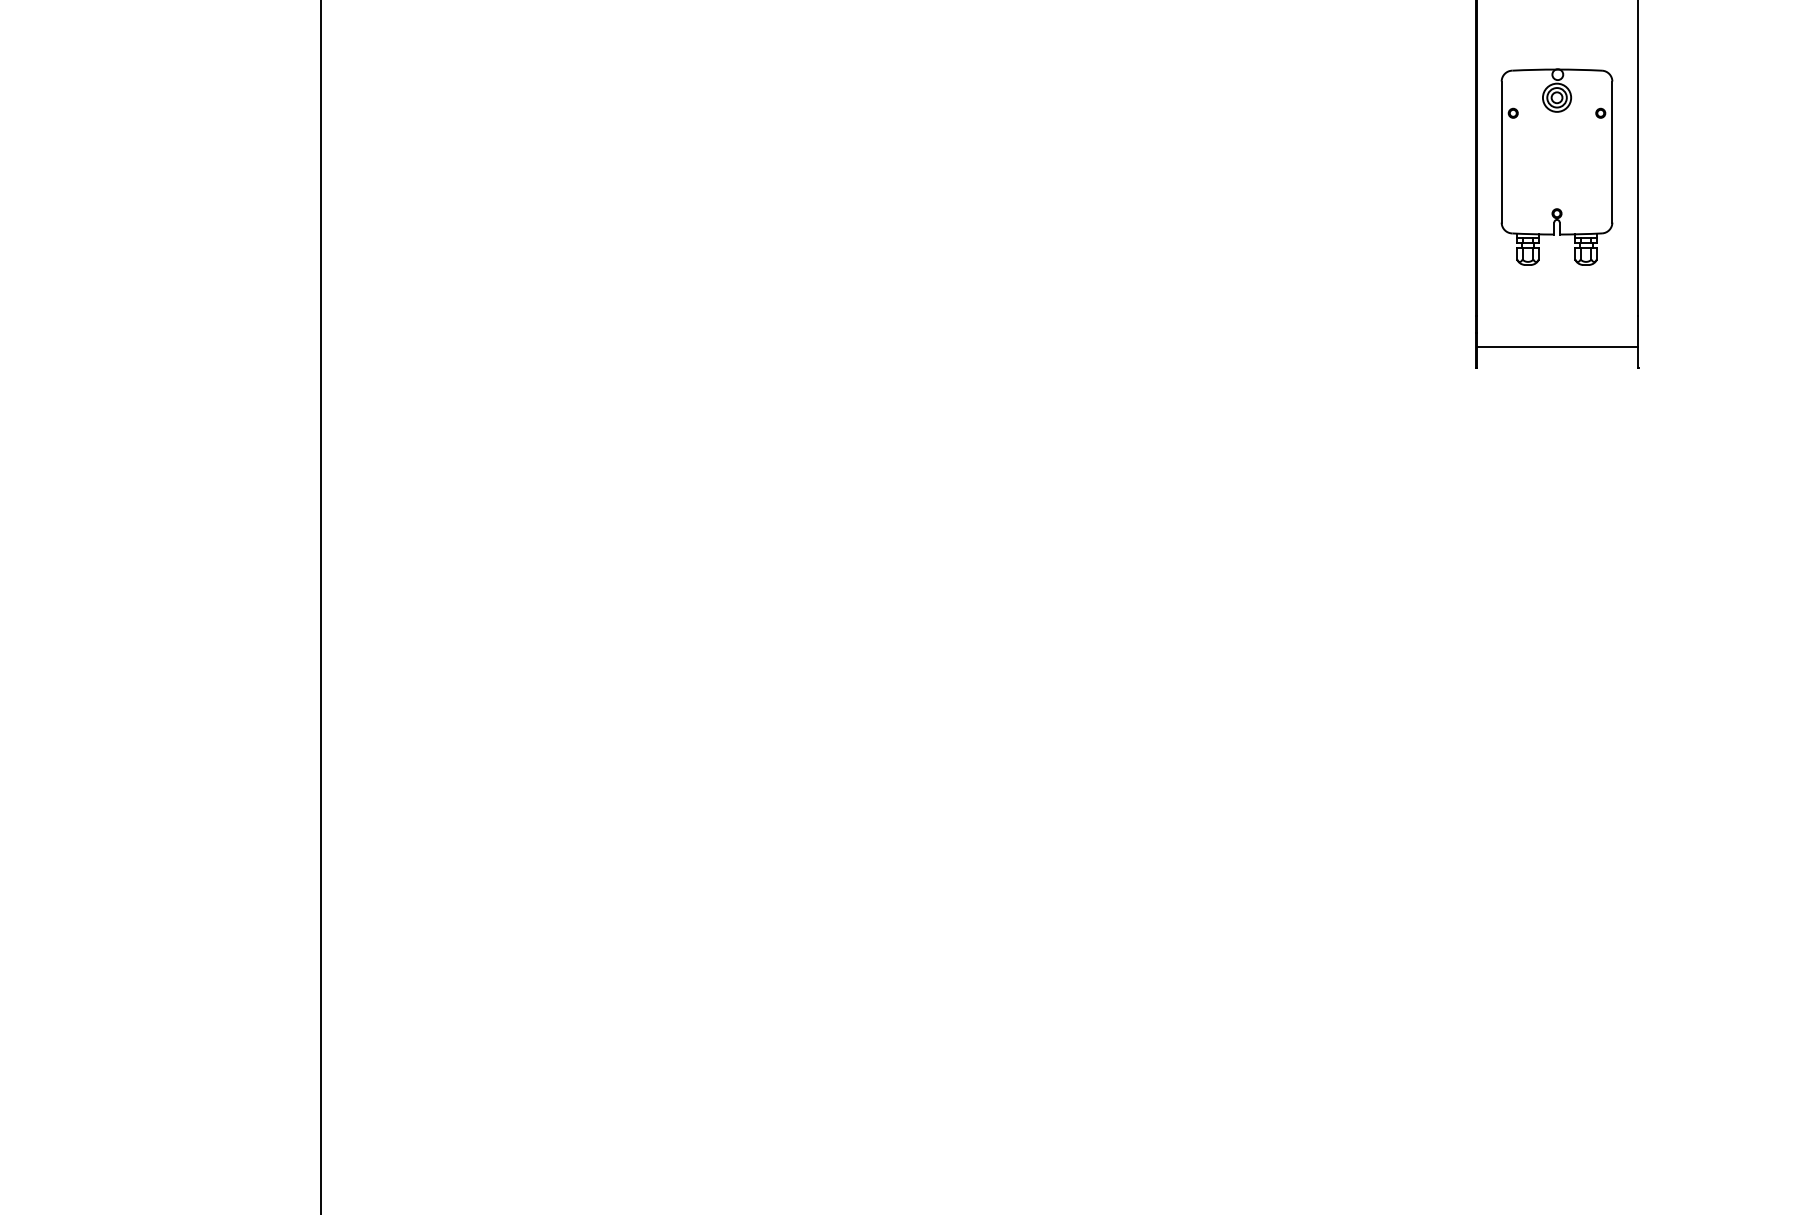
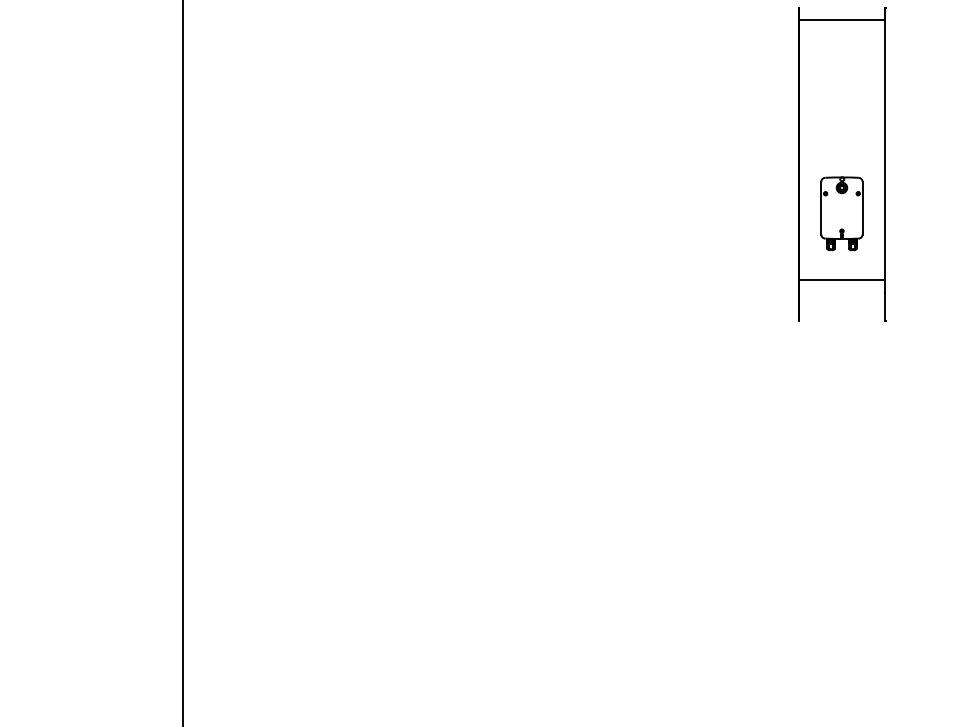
part: (1556, 166) -> (841, 213), size x0.7
line: (1558, 346) -> (842, 279), moved

